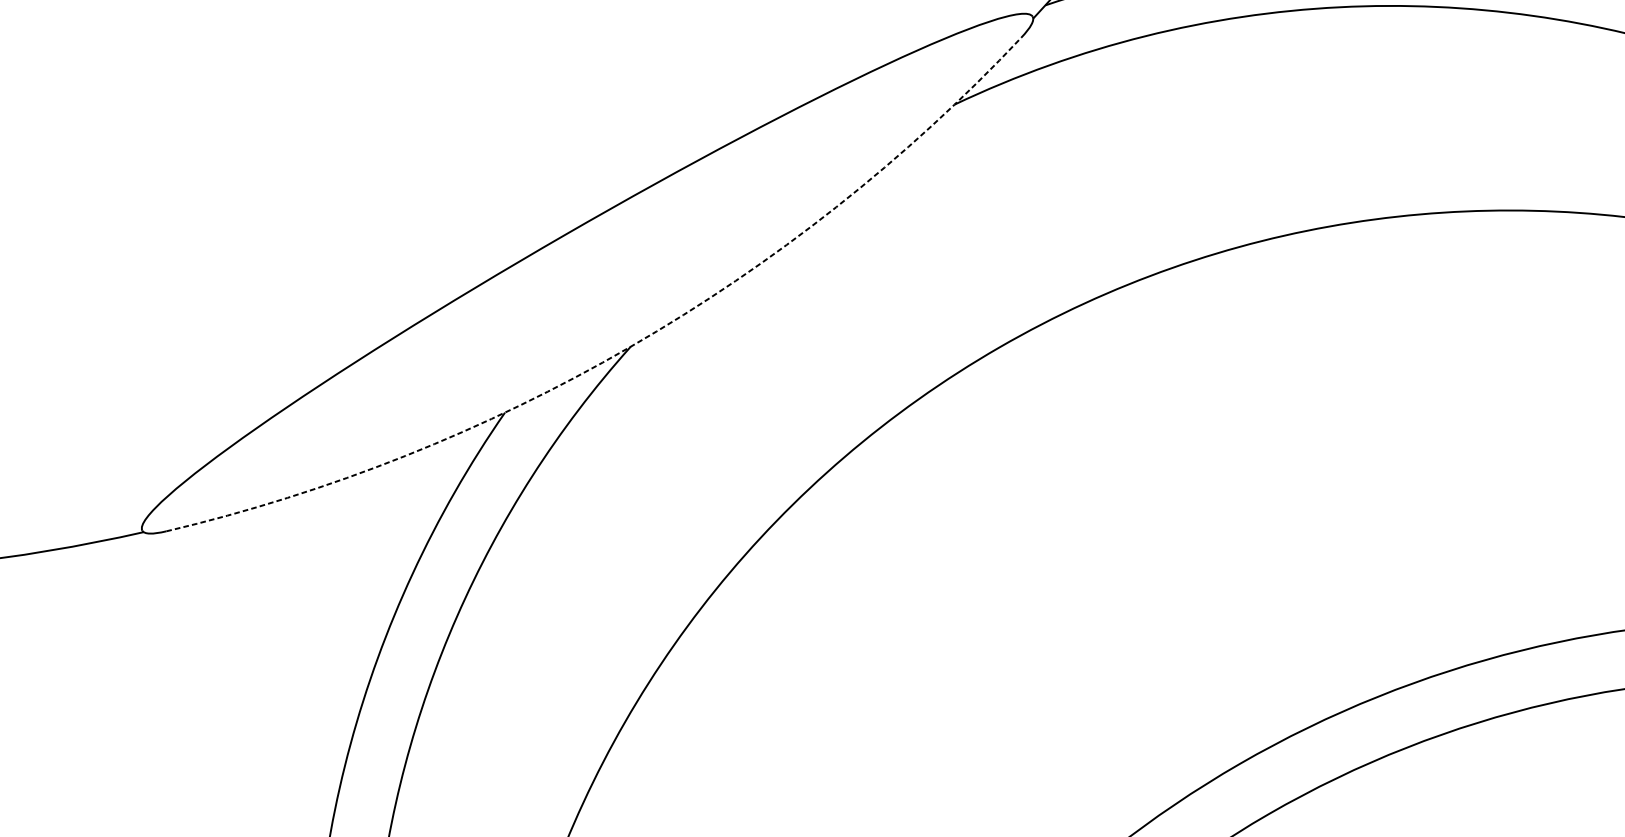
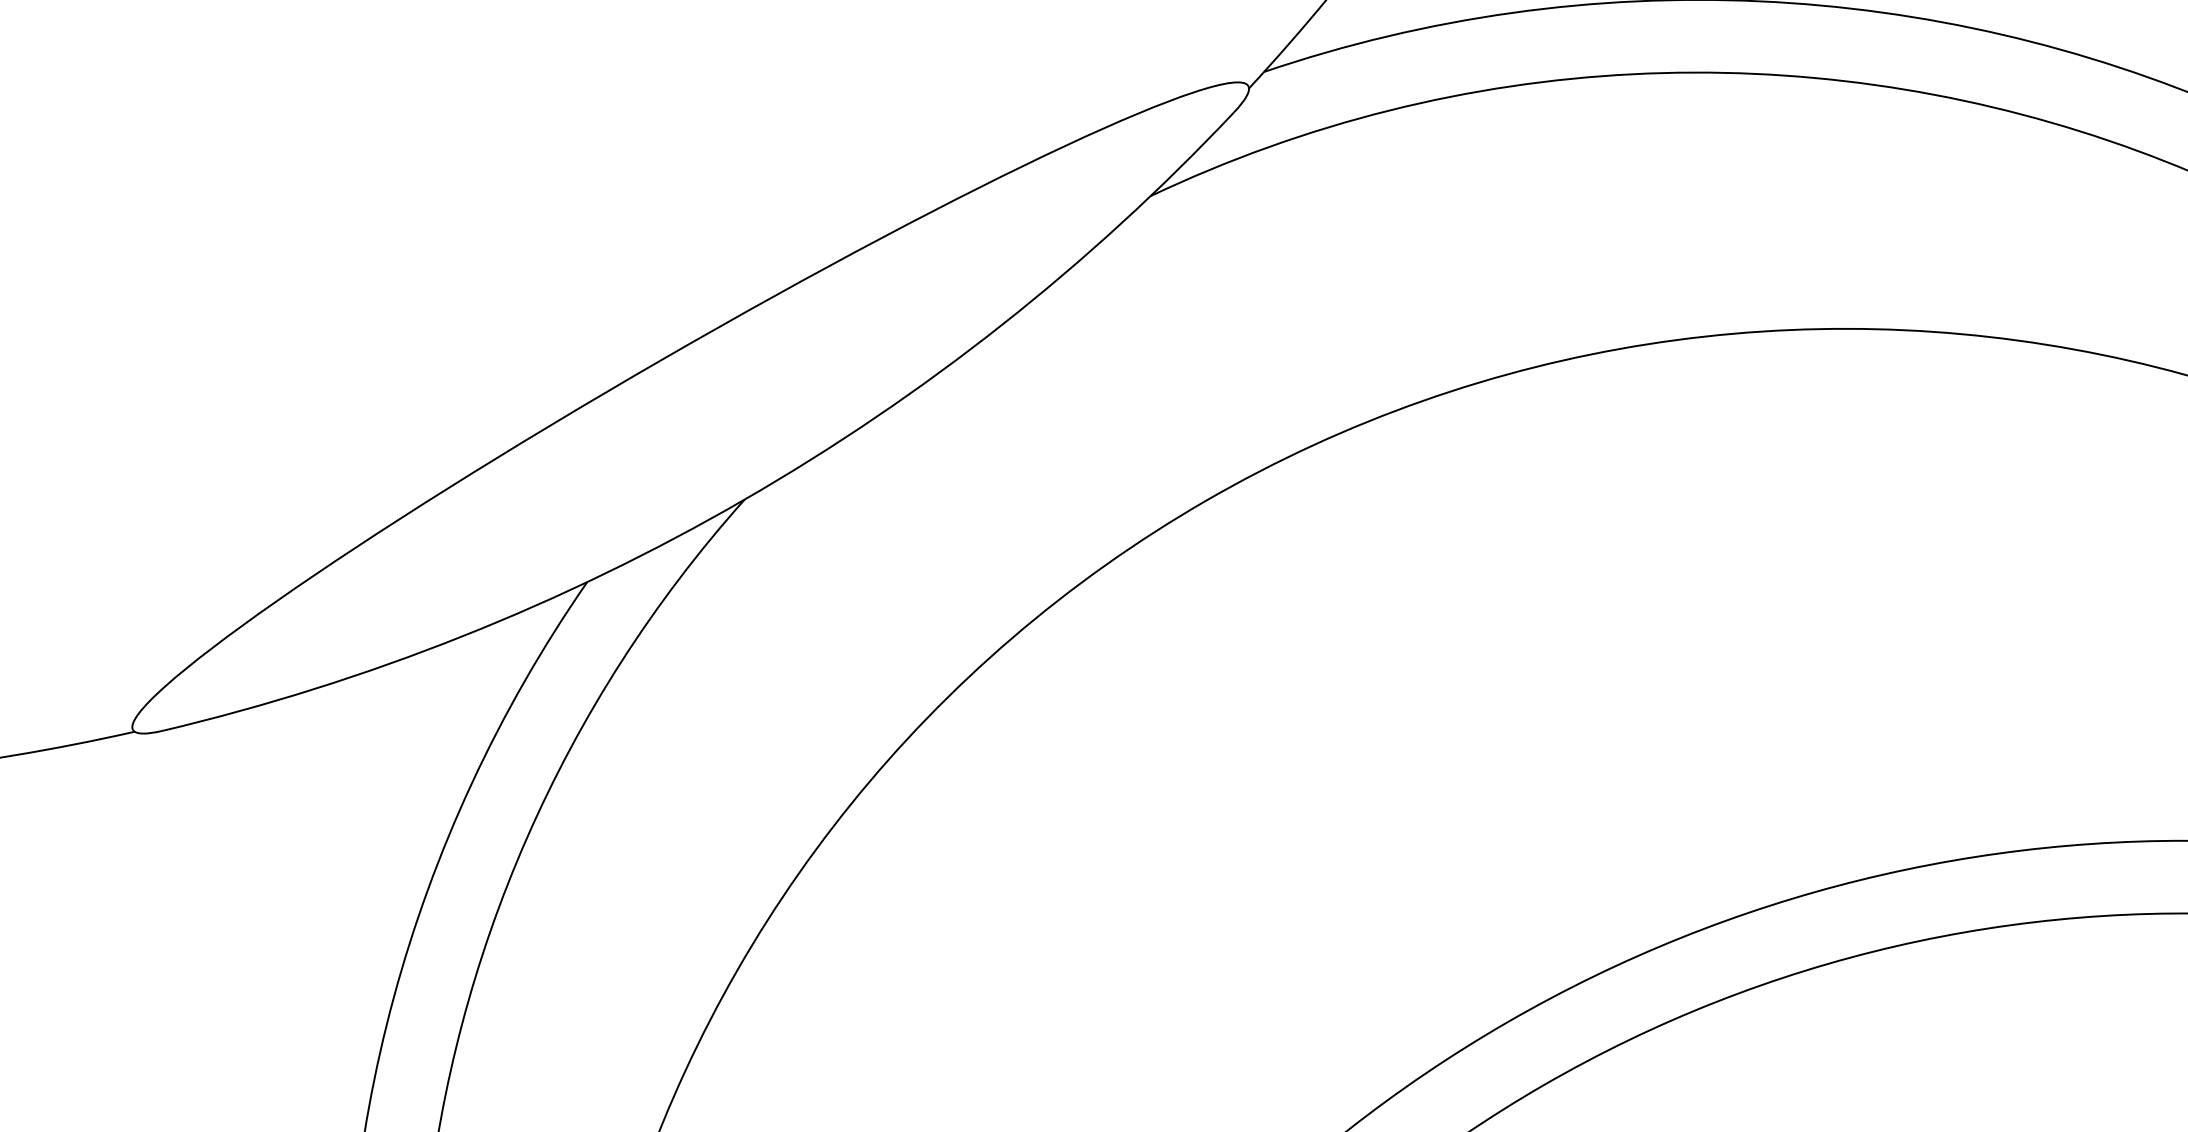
arc: (629, 347) -> (743, 500), dashed -> solid

